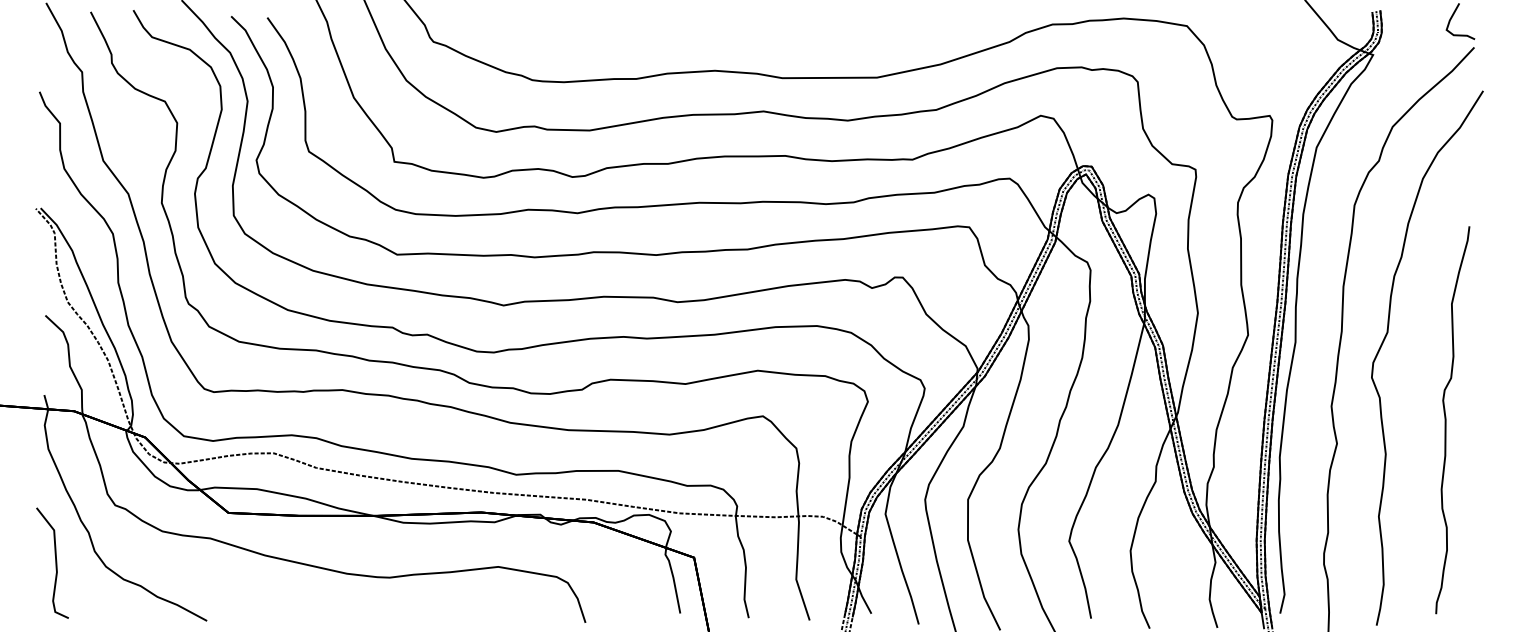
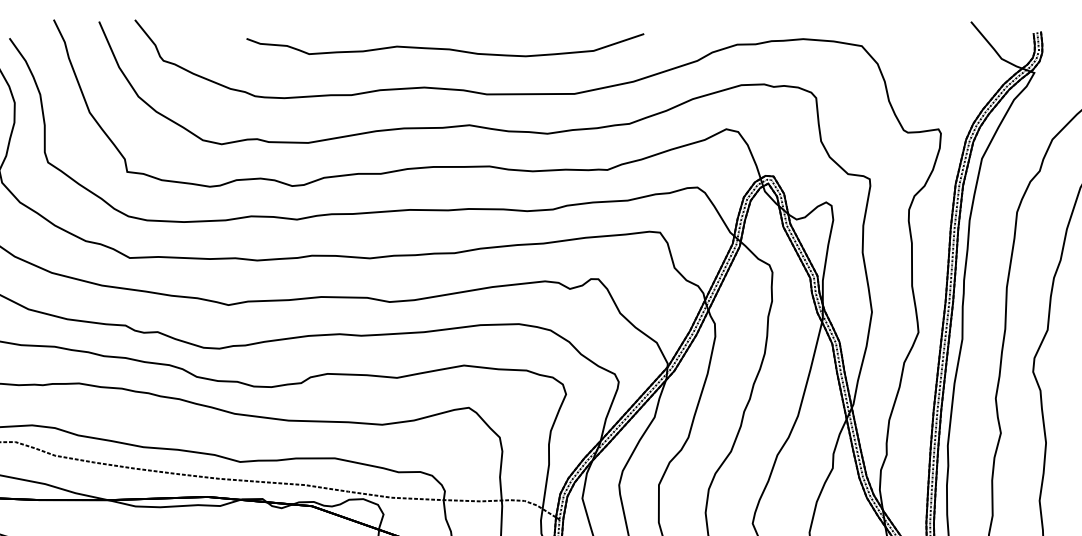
curve: (737, 28) -> (445, 48), added

